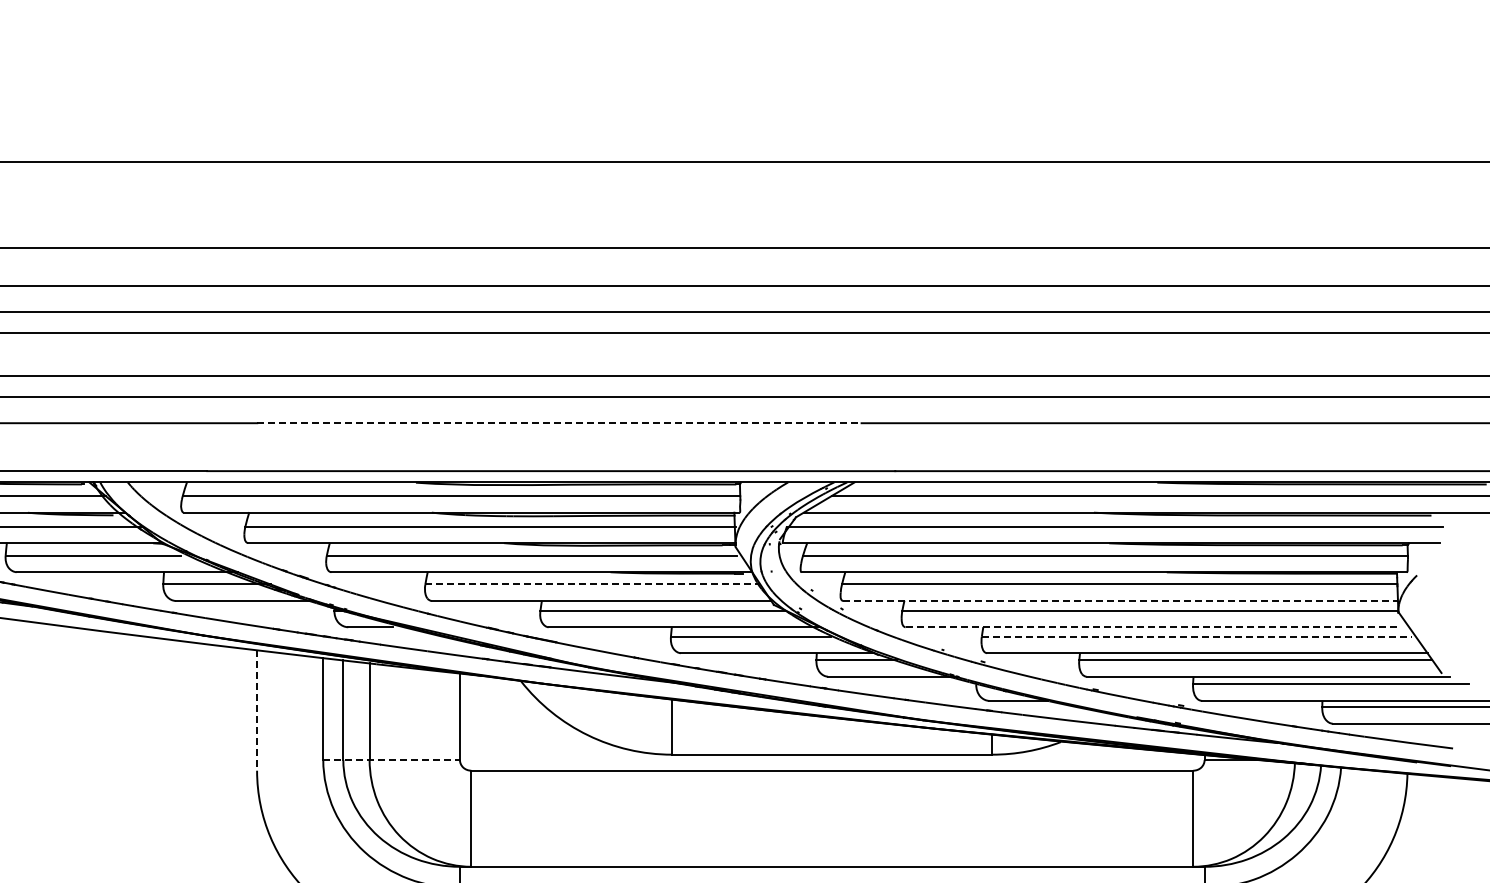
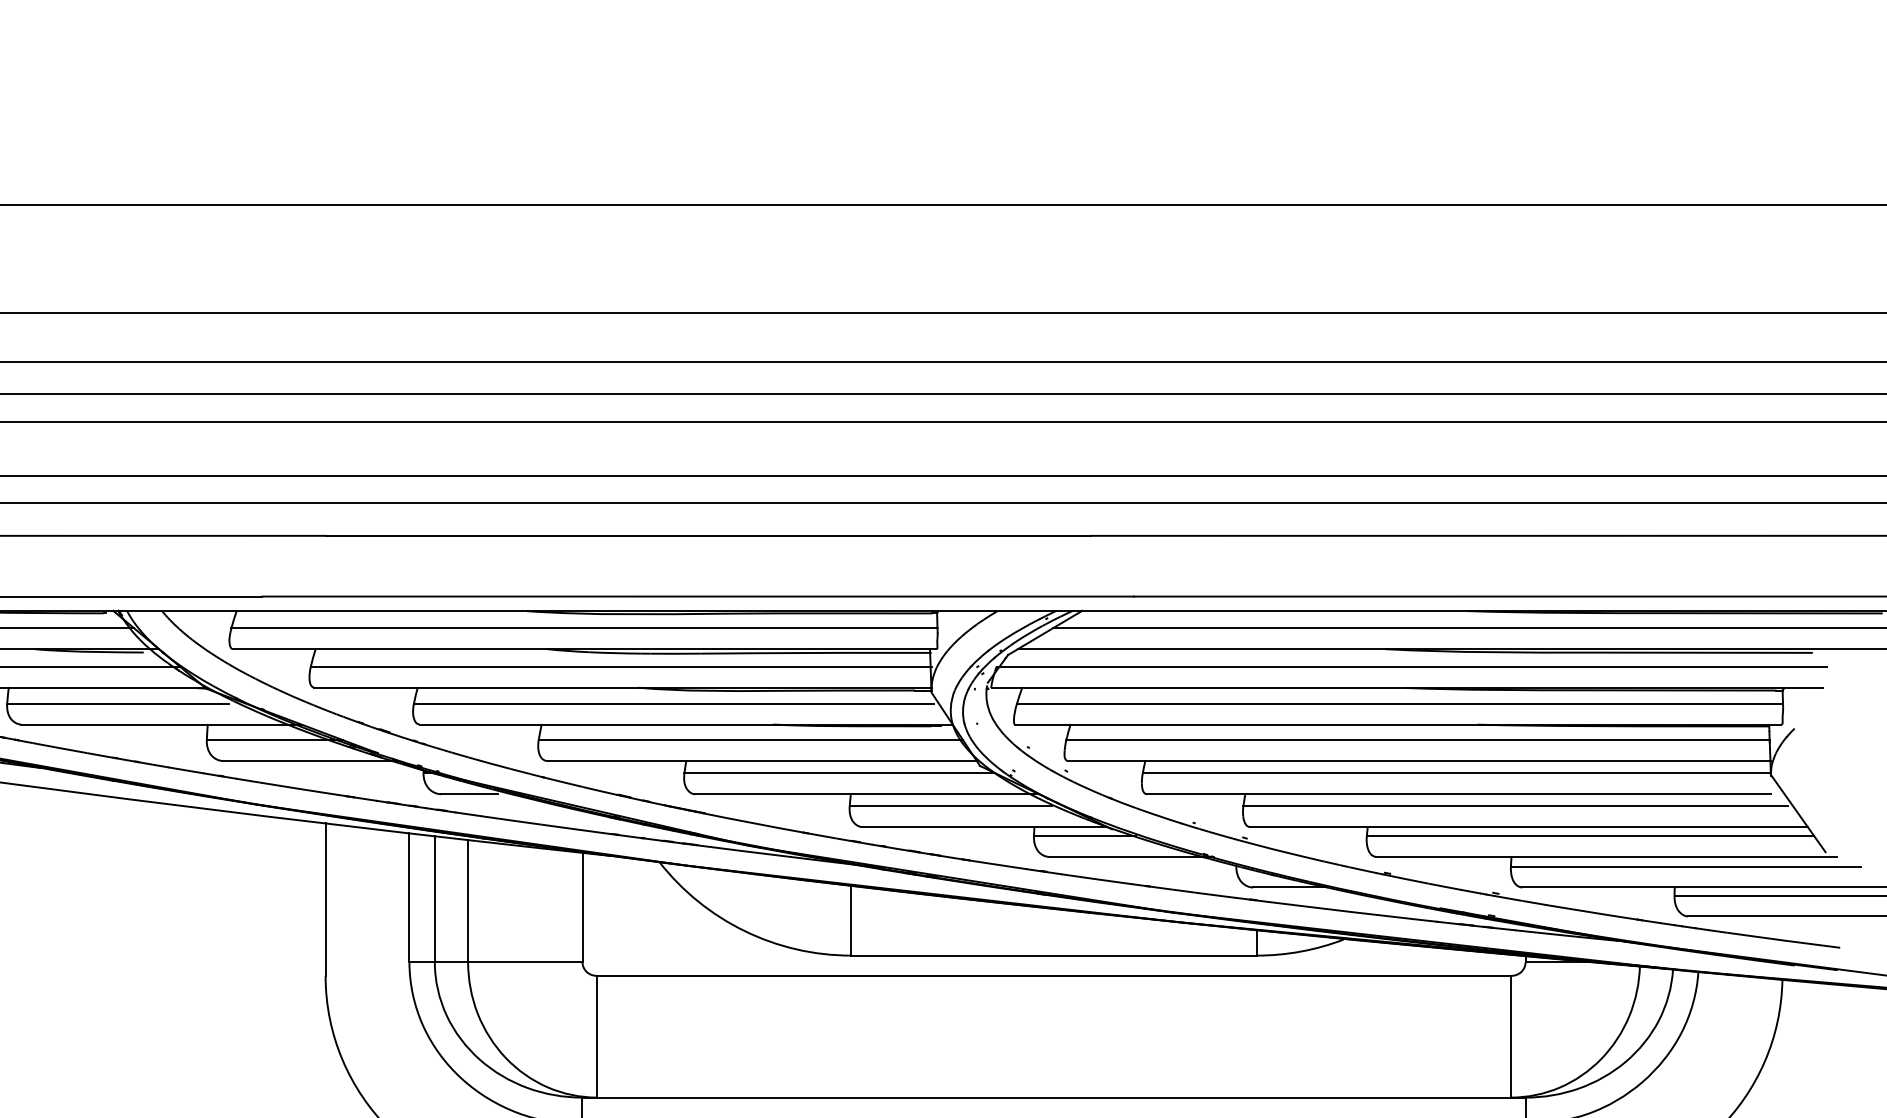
line: (559, 423) -> (708, 536), dashed -> solid
line: (593, 584) -> (751, 740), dashed -> solid
line: (1120, 600) -> (1419, 760), dashed -> solid
line: (1152, 627) -> (1459, 794), dashed -> solid
line: (1196, 636) -> (1515, 805), dashed -> solid
line: (257, 710) -> (326, 899), dashed -> solid
line: (392, 760) -> (497, 962), dashed -> solid

